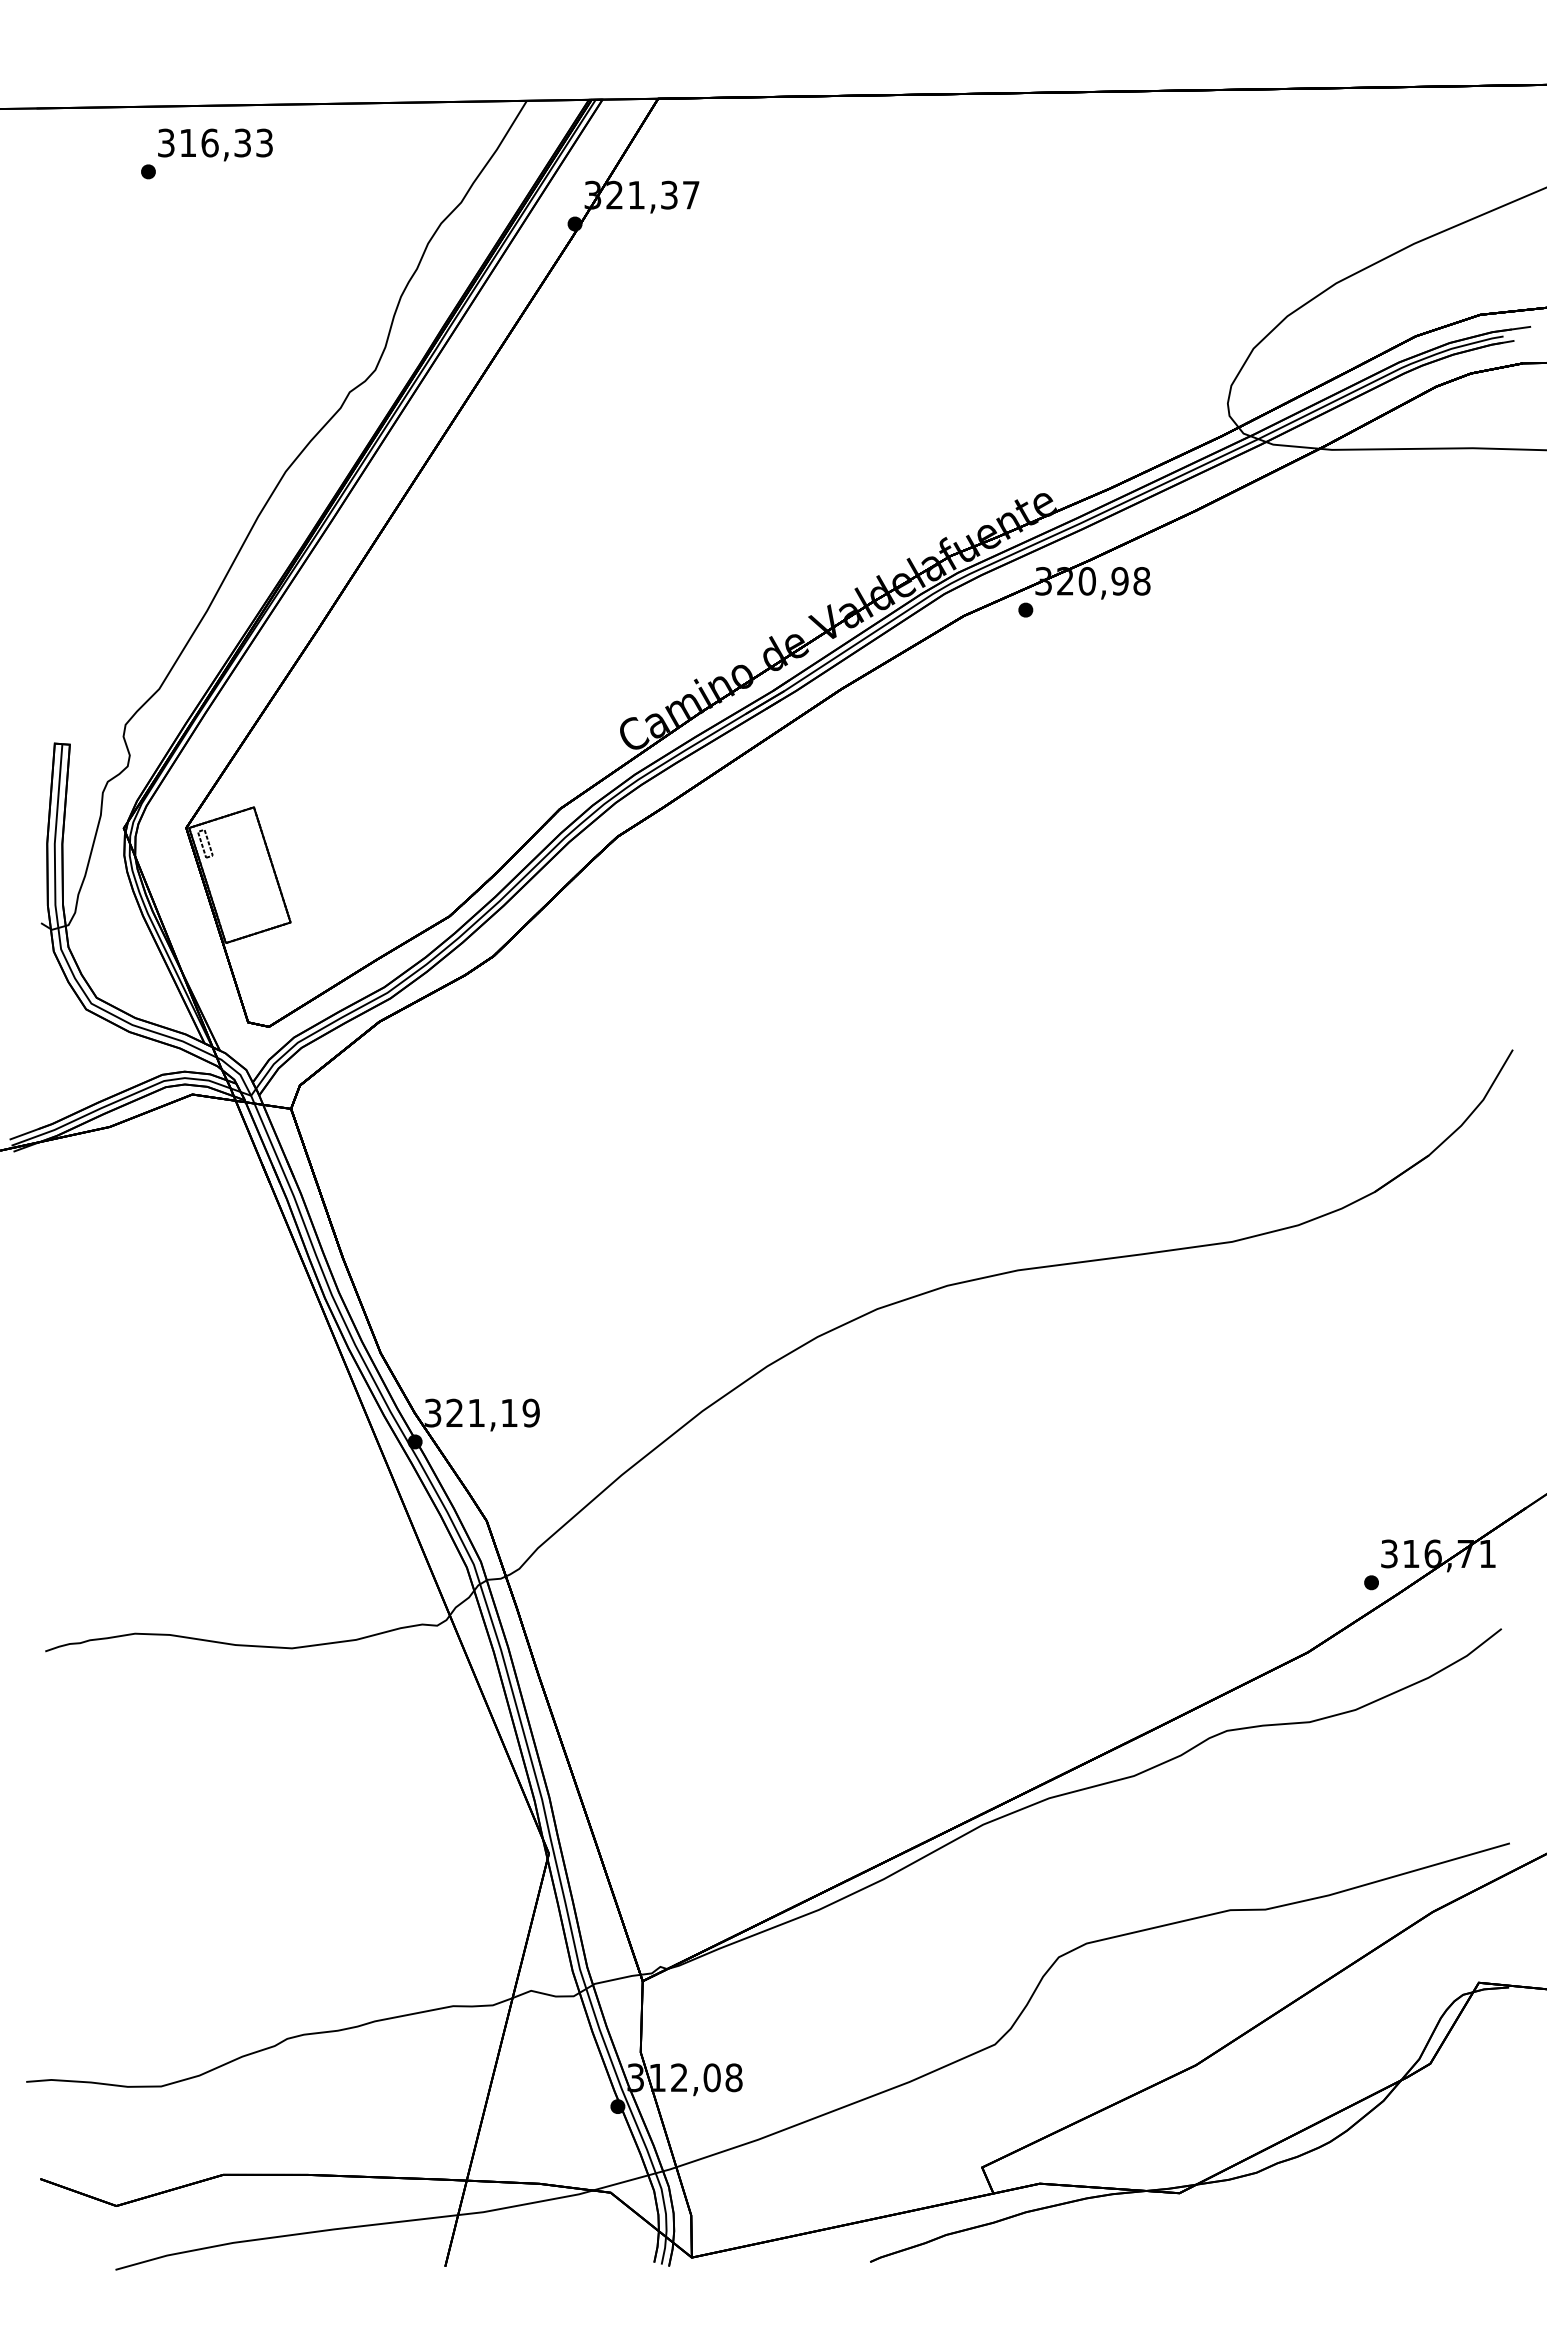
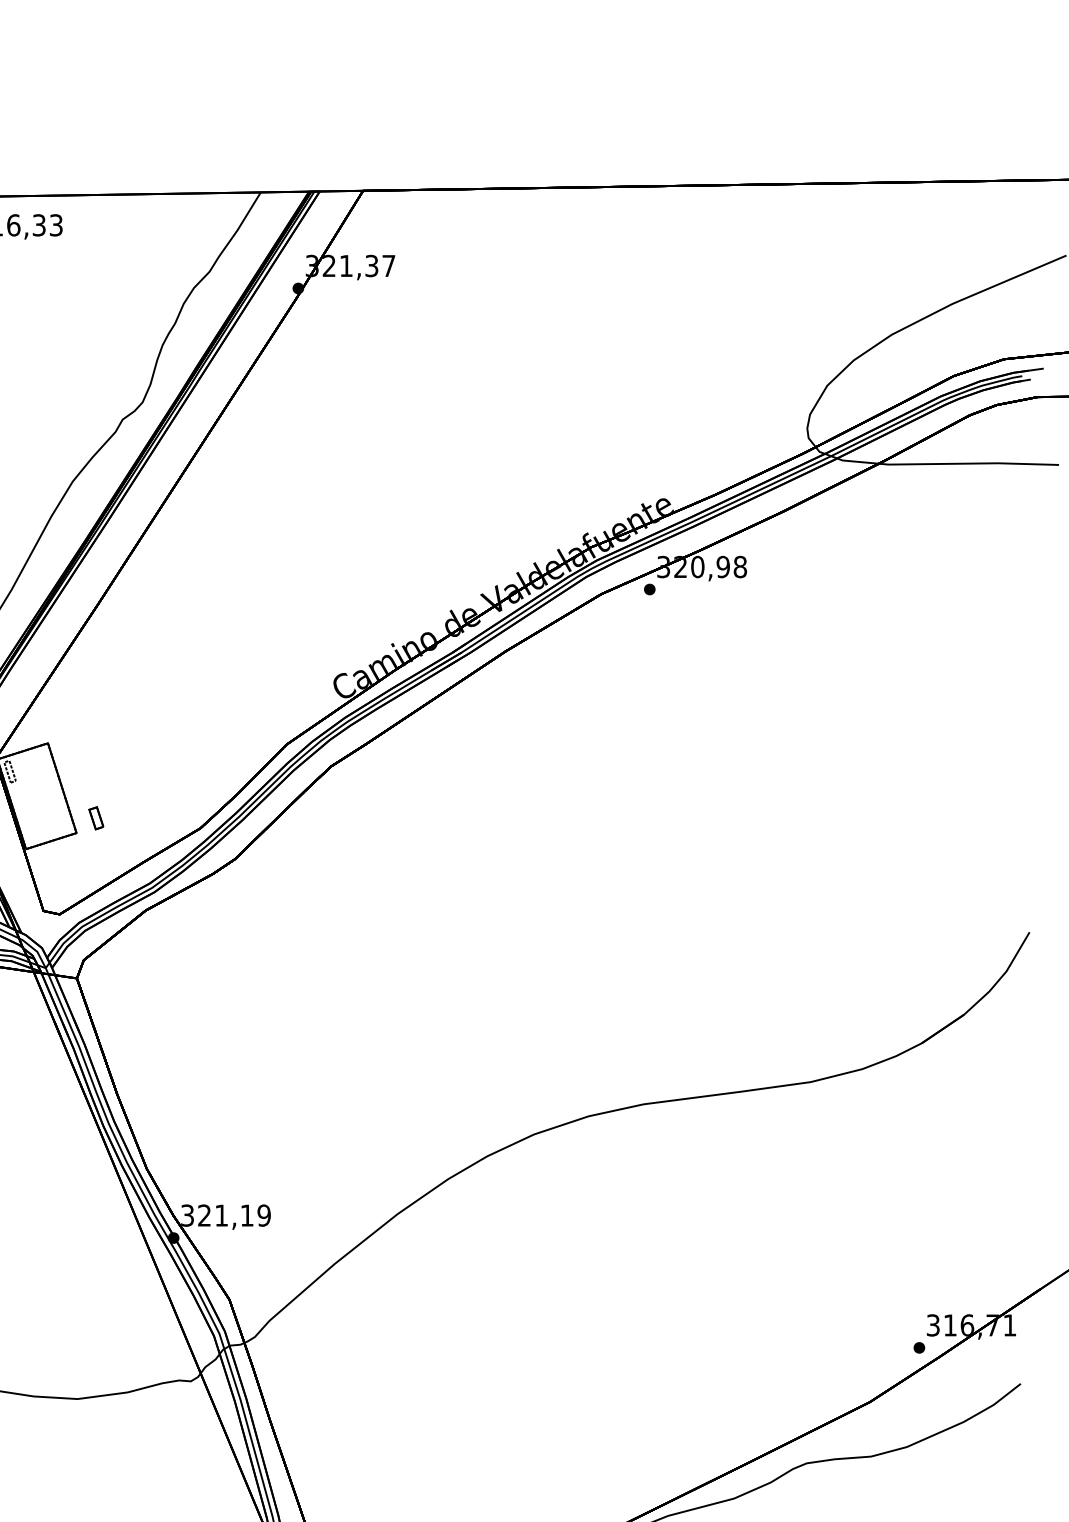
part: (315, 903) -> (95, 818), added

